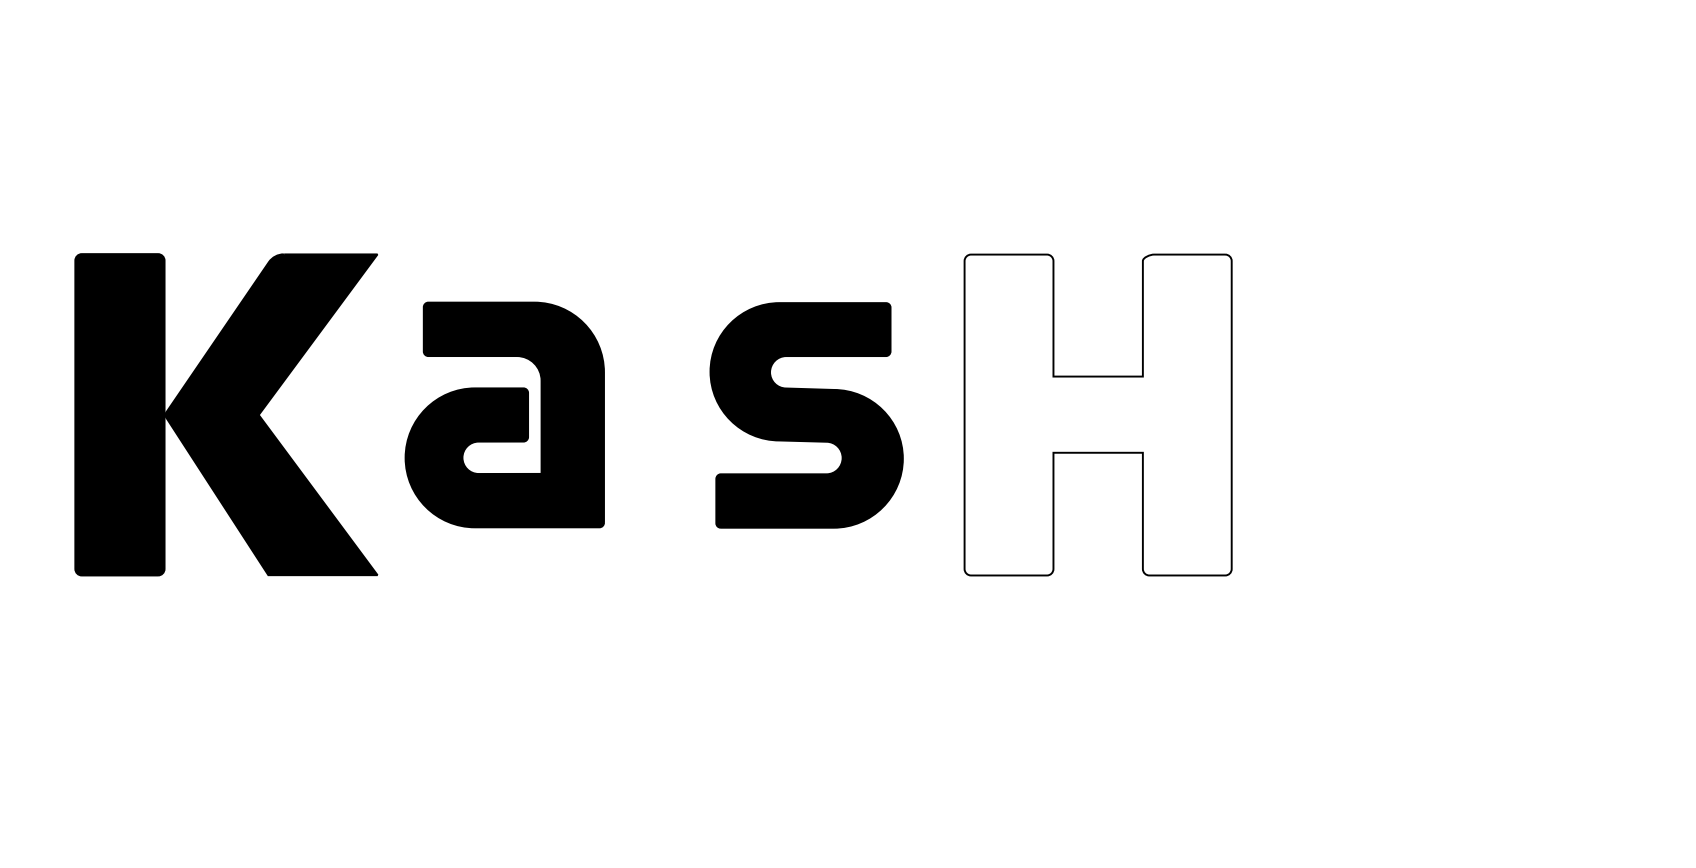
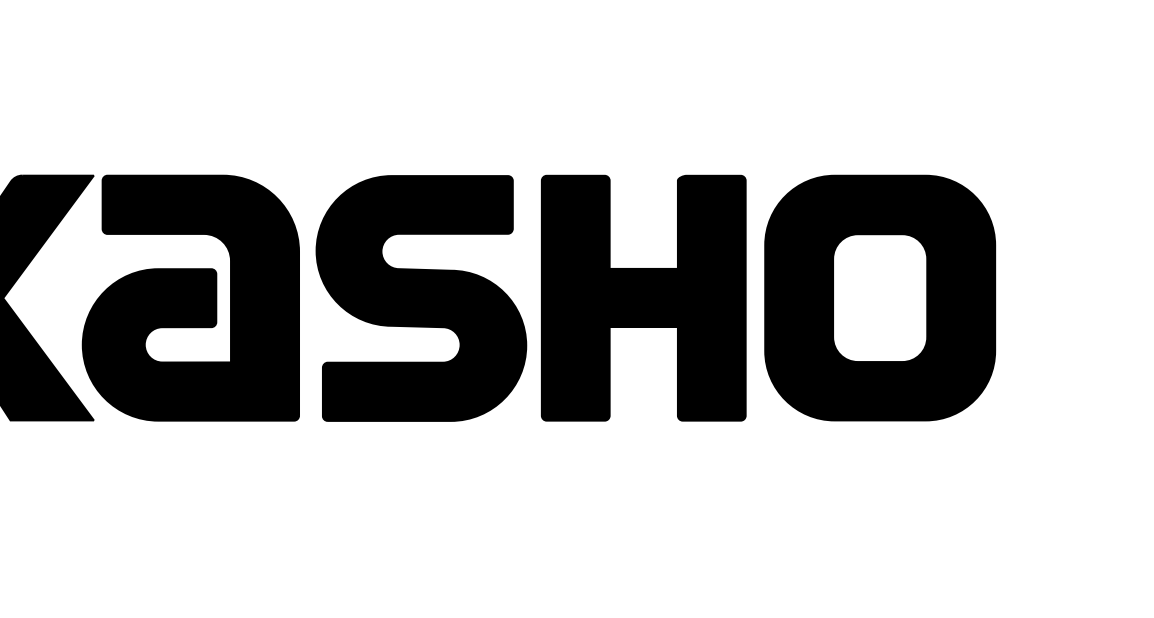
part: (504, 414) -> (190, 297), size x1.43
fill: (1097, 414) -> (643, 297), added
part: (1407, 414) -> (879, 297), added
part: (806, 415) -> (421, 298), size x1.43

